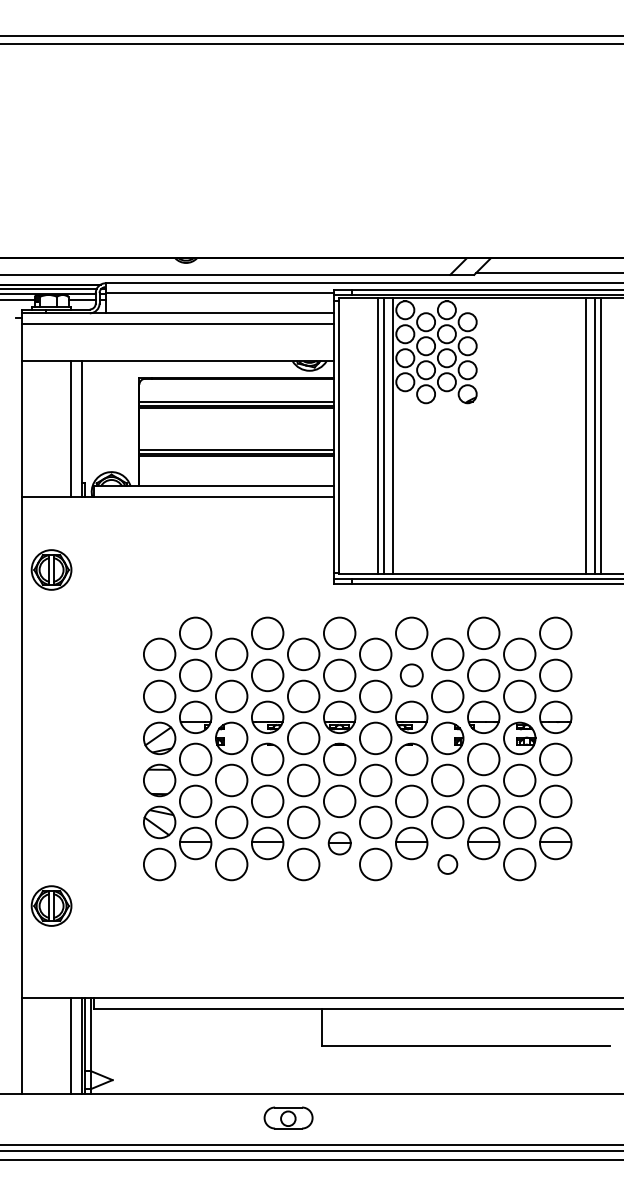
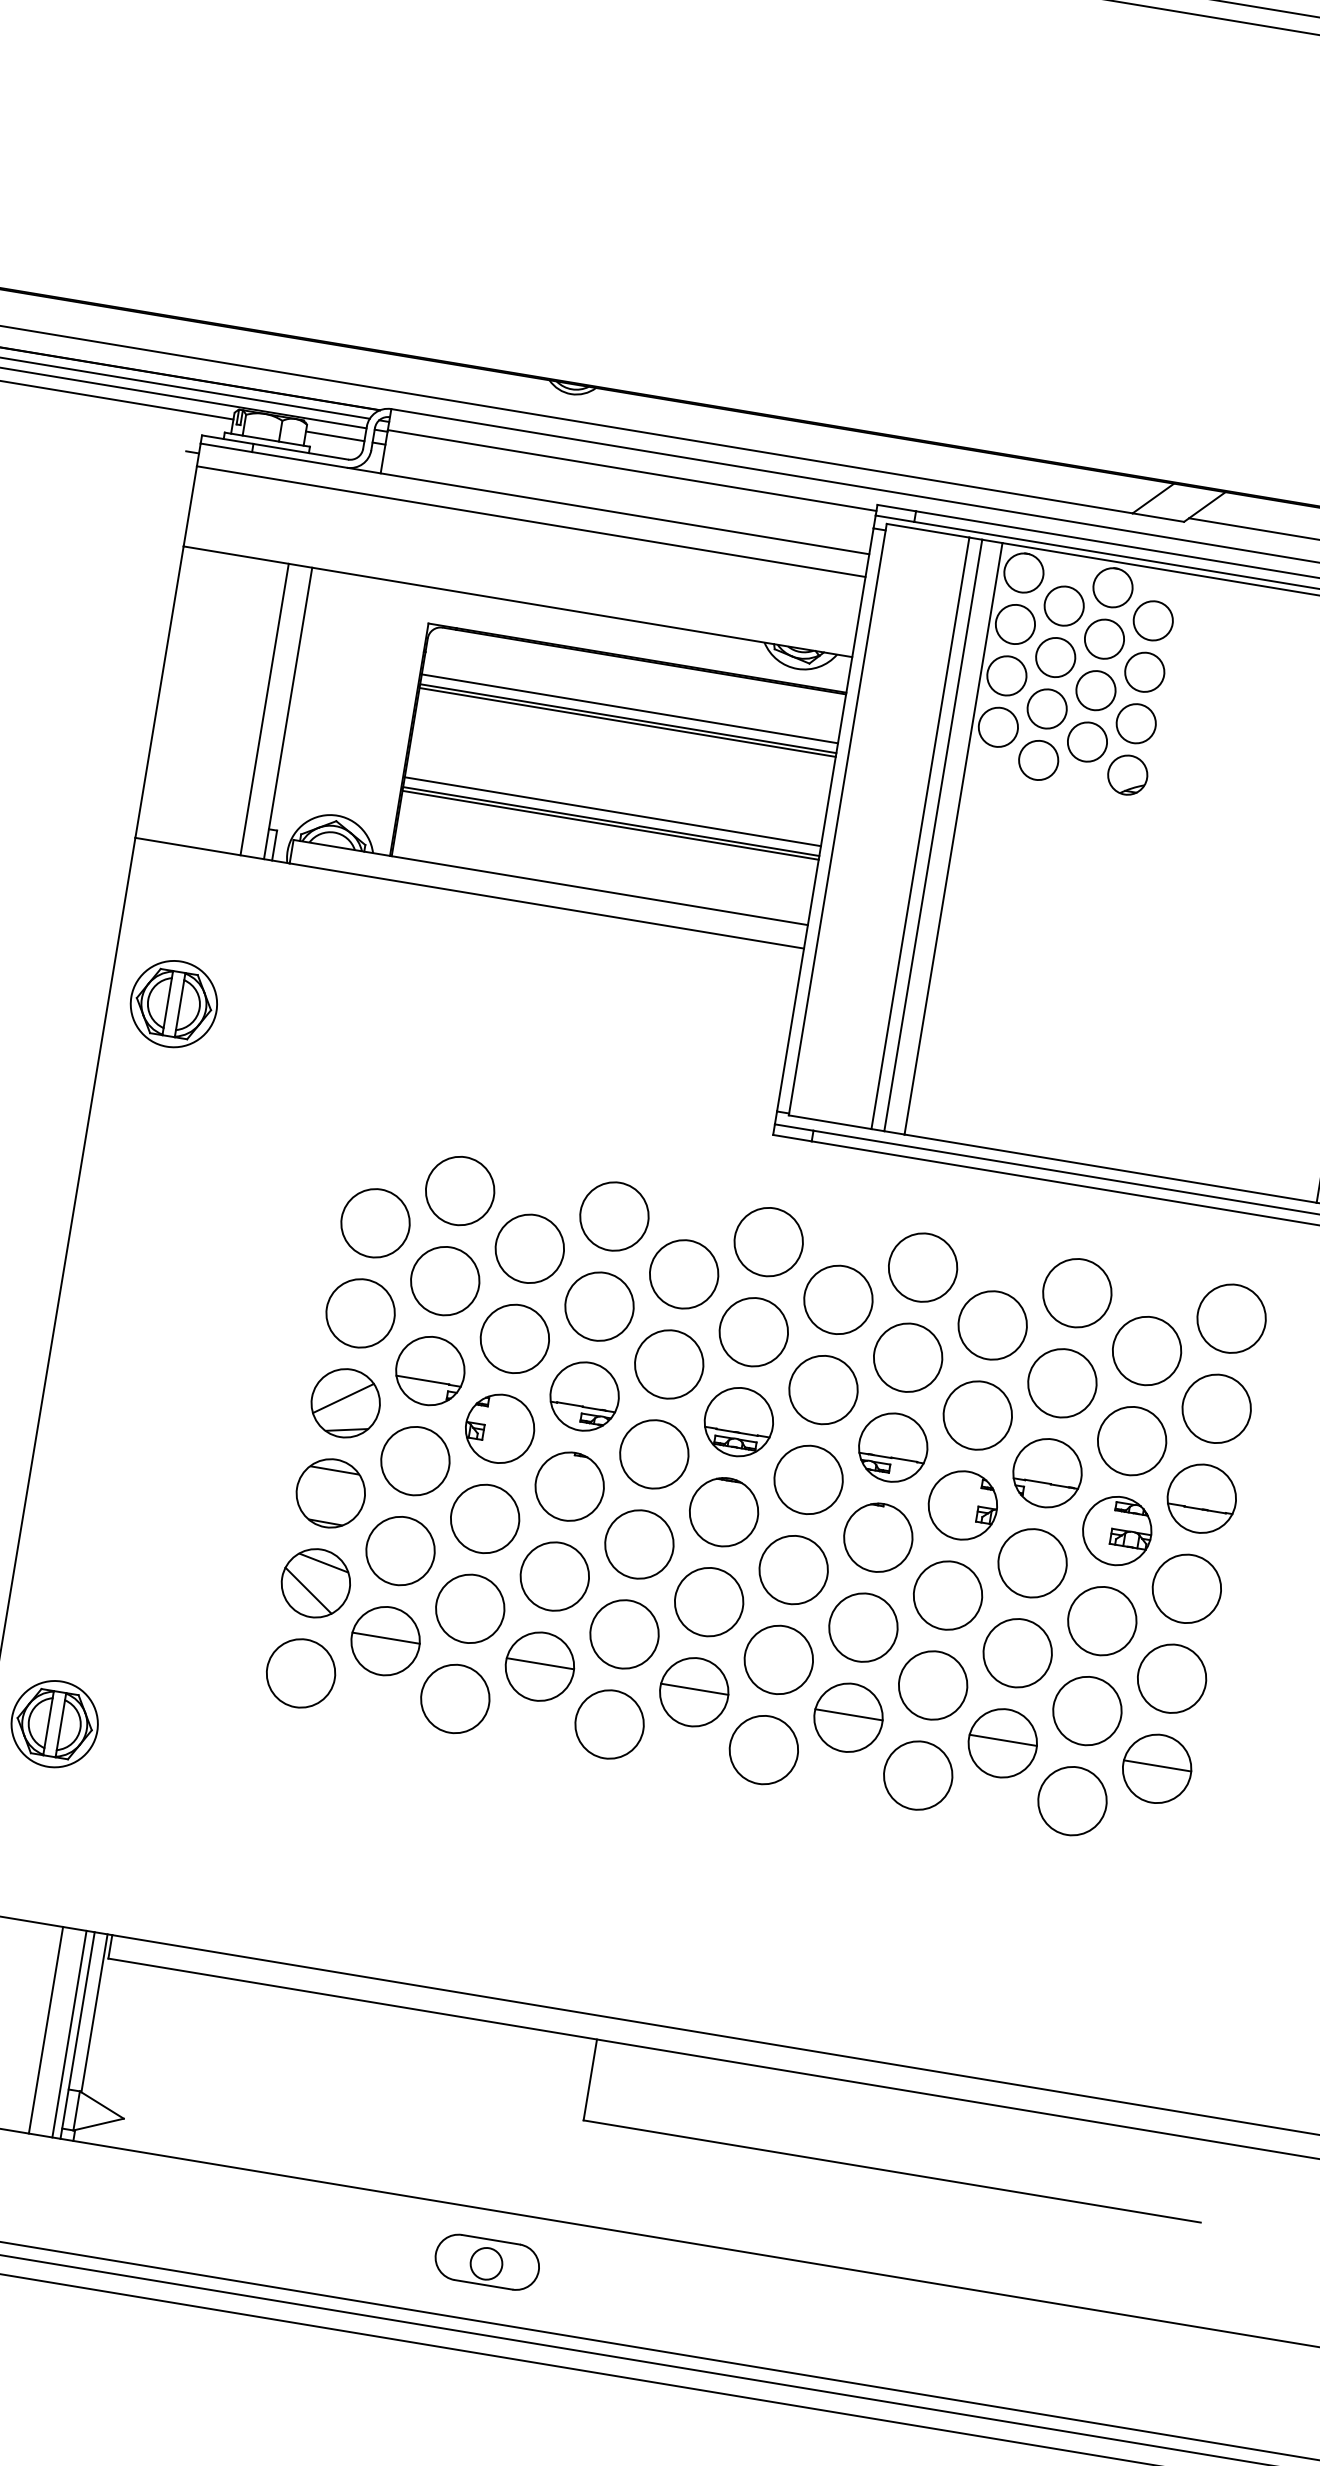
circle: (411, 675) -> (907, 1357), size x1.43
part: (339, 843) -> (693, 1692), size x1.43
circle: (447, 864) -> (917, 1775), size x1.67

